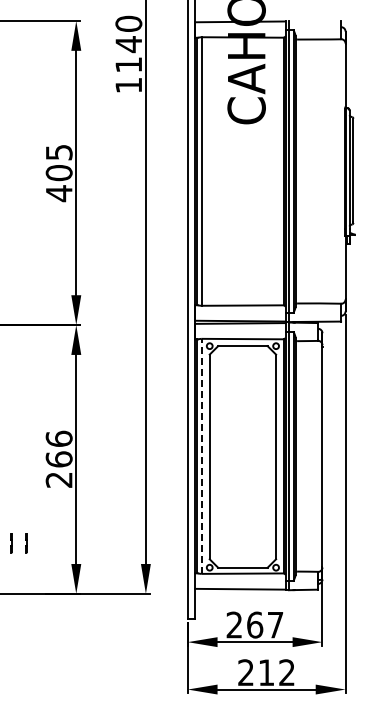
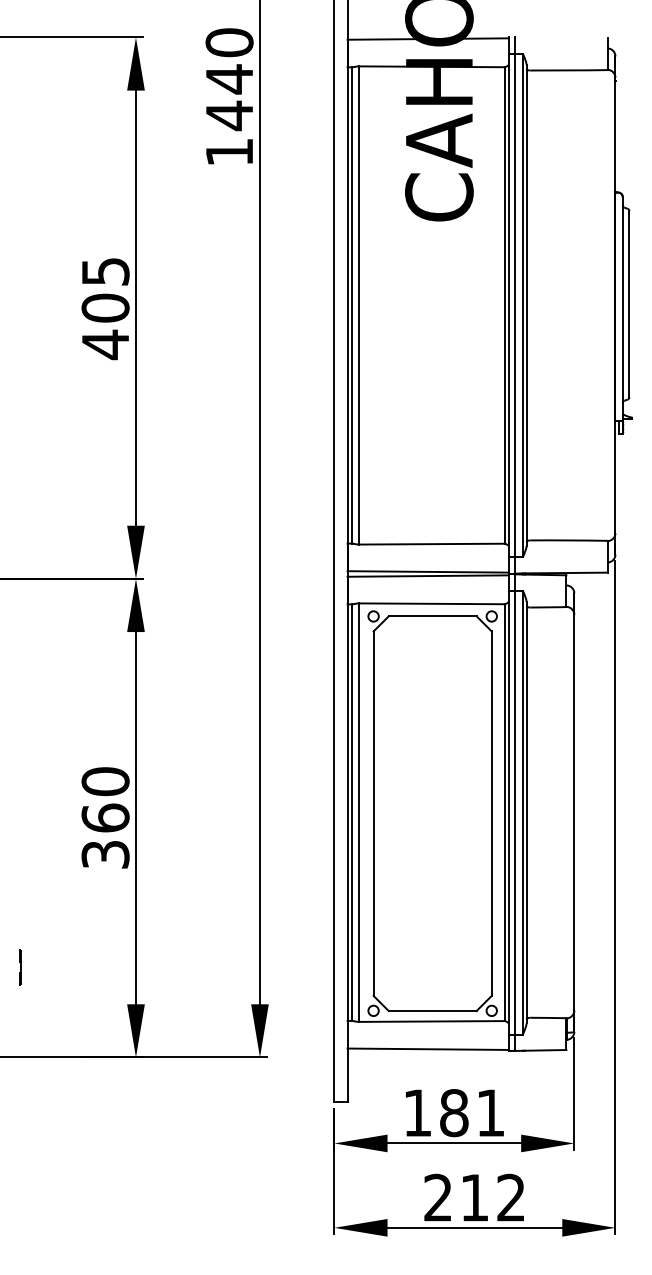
text: (128, 64) -> (228, 114), 1140 -> 1440
line: (201, 456) -> (358, 812), dashed -> solid
text: (58, 458) -> (104, 816), 266 -> 360
line: (26, 543) -> (47, 967), removed
text: (254, 624) -> (453, 1112), 267 -> 181

